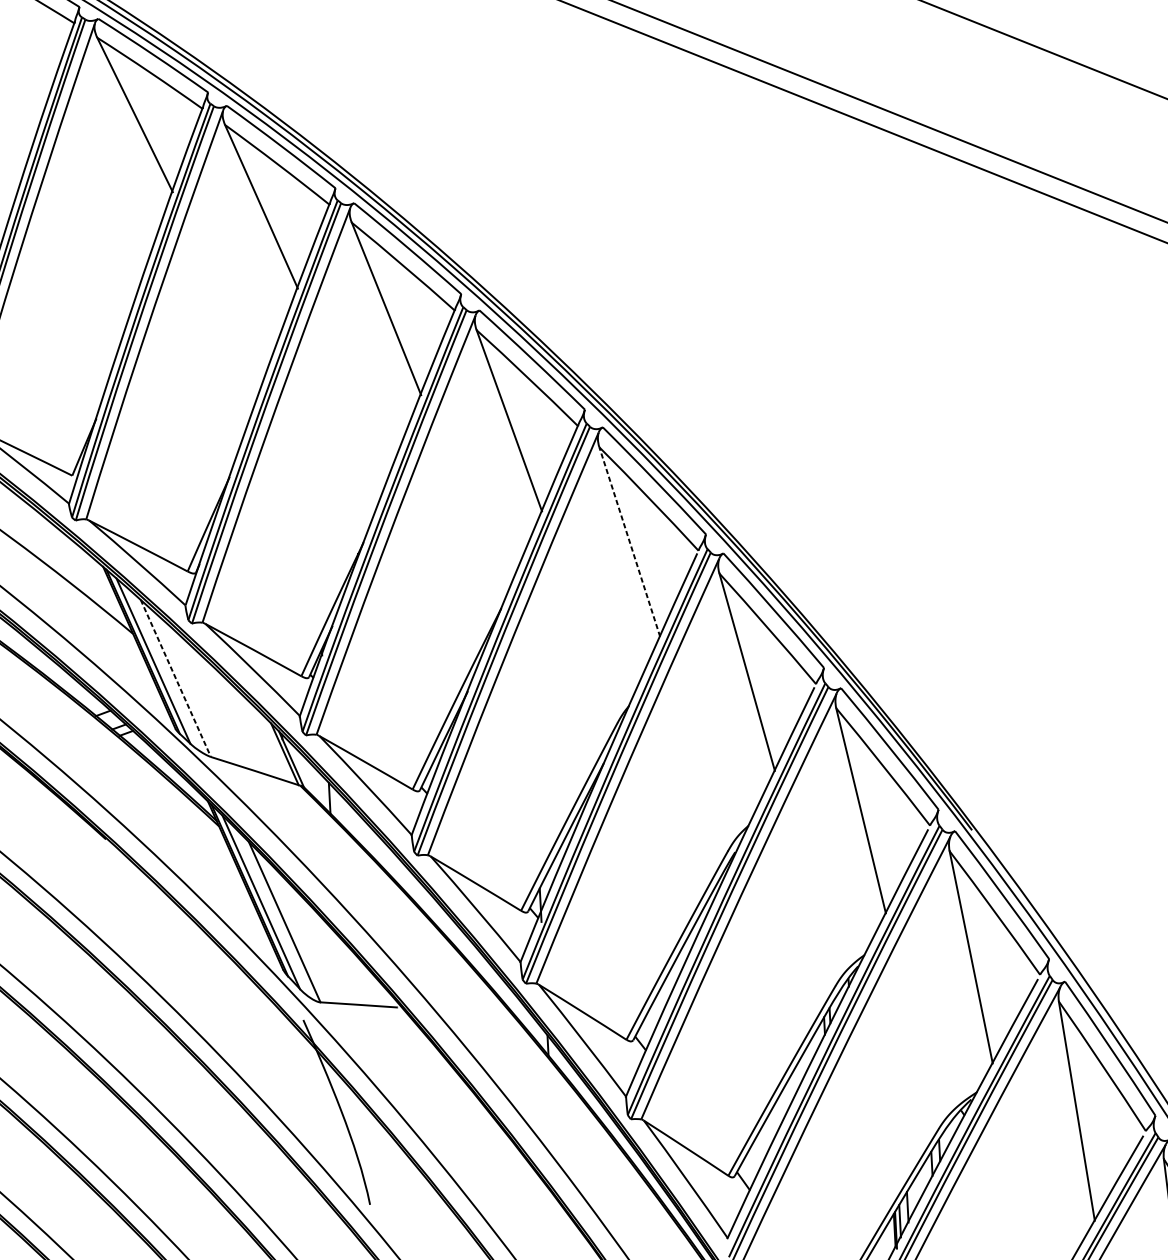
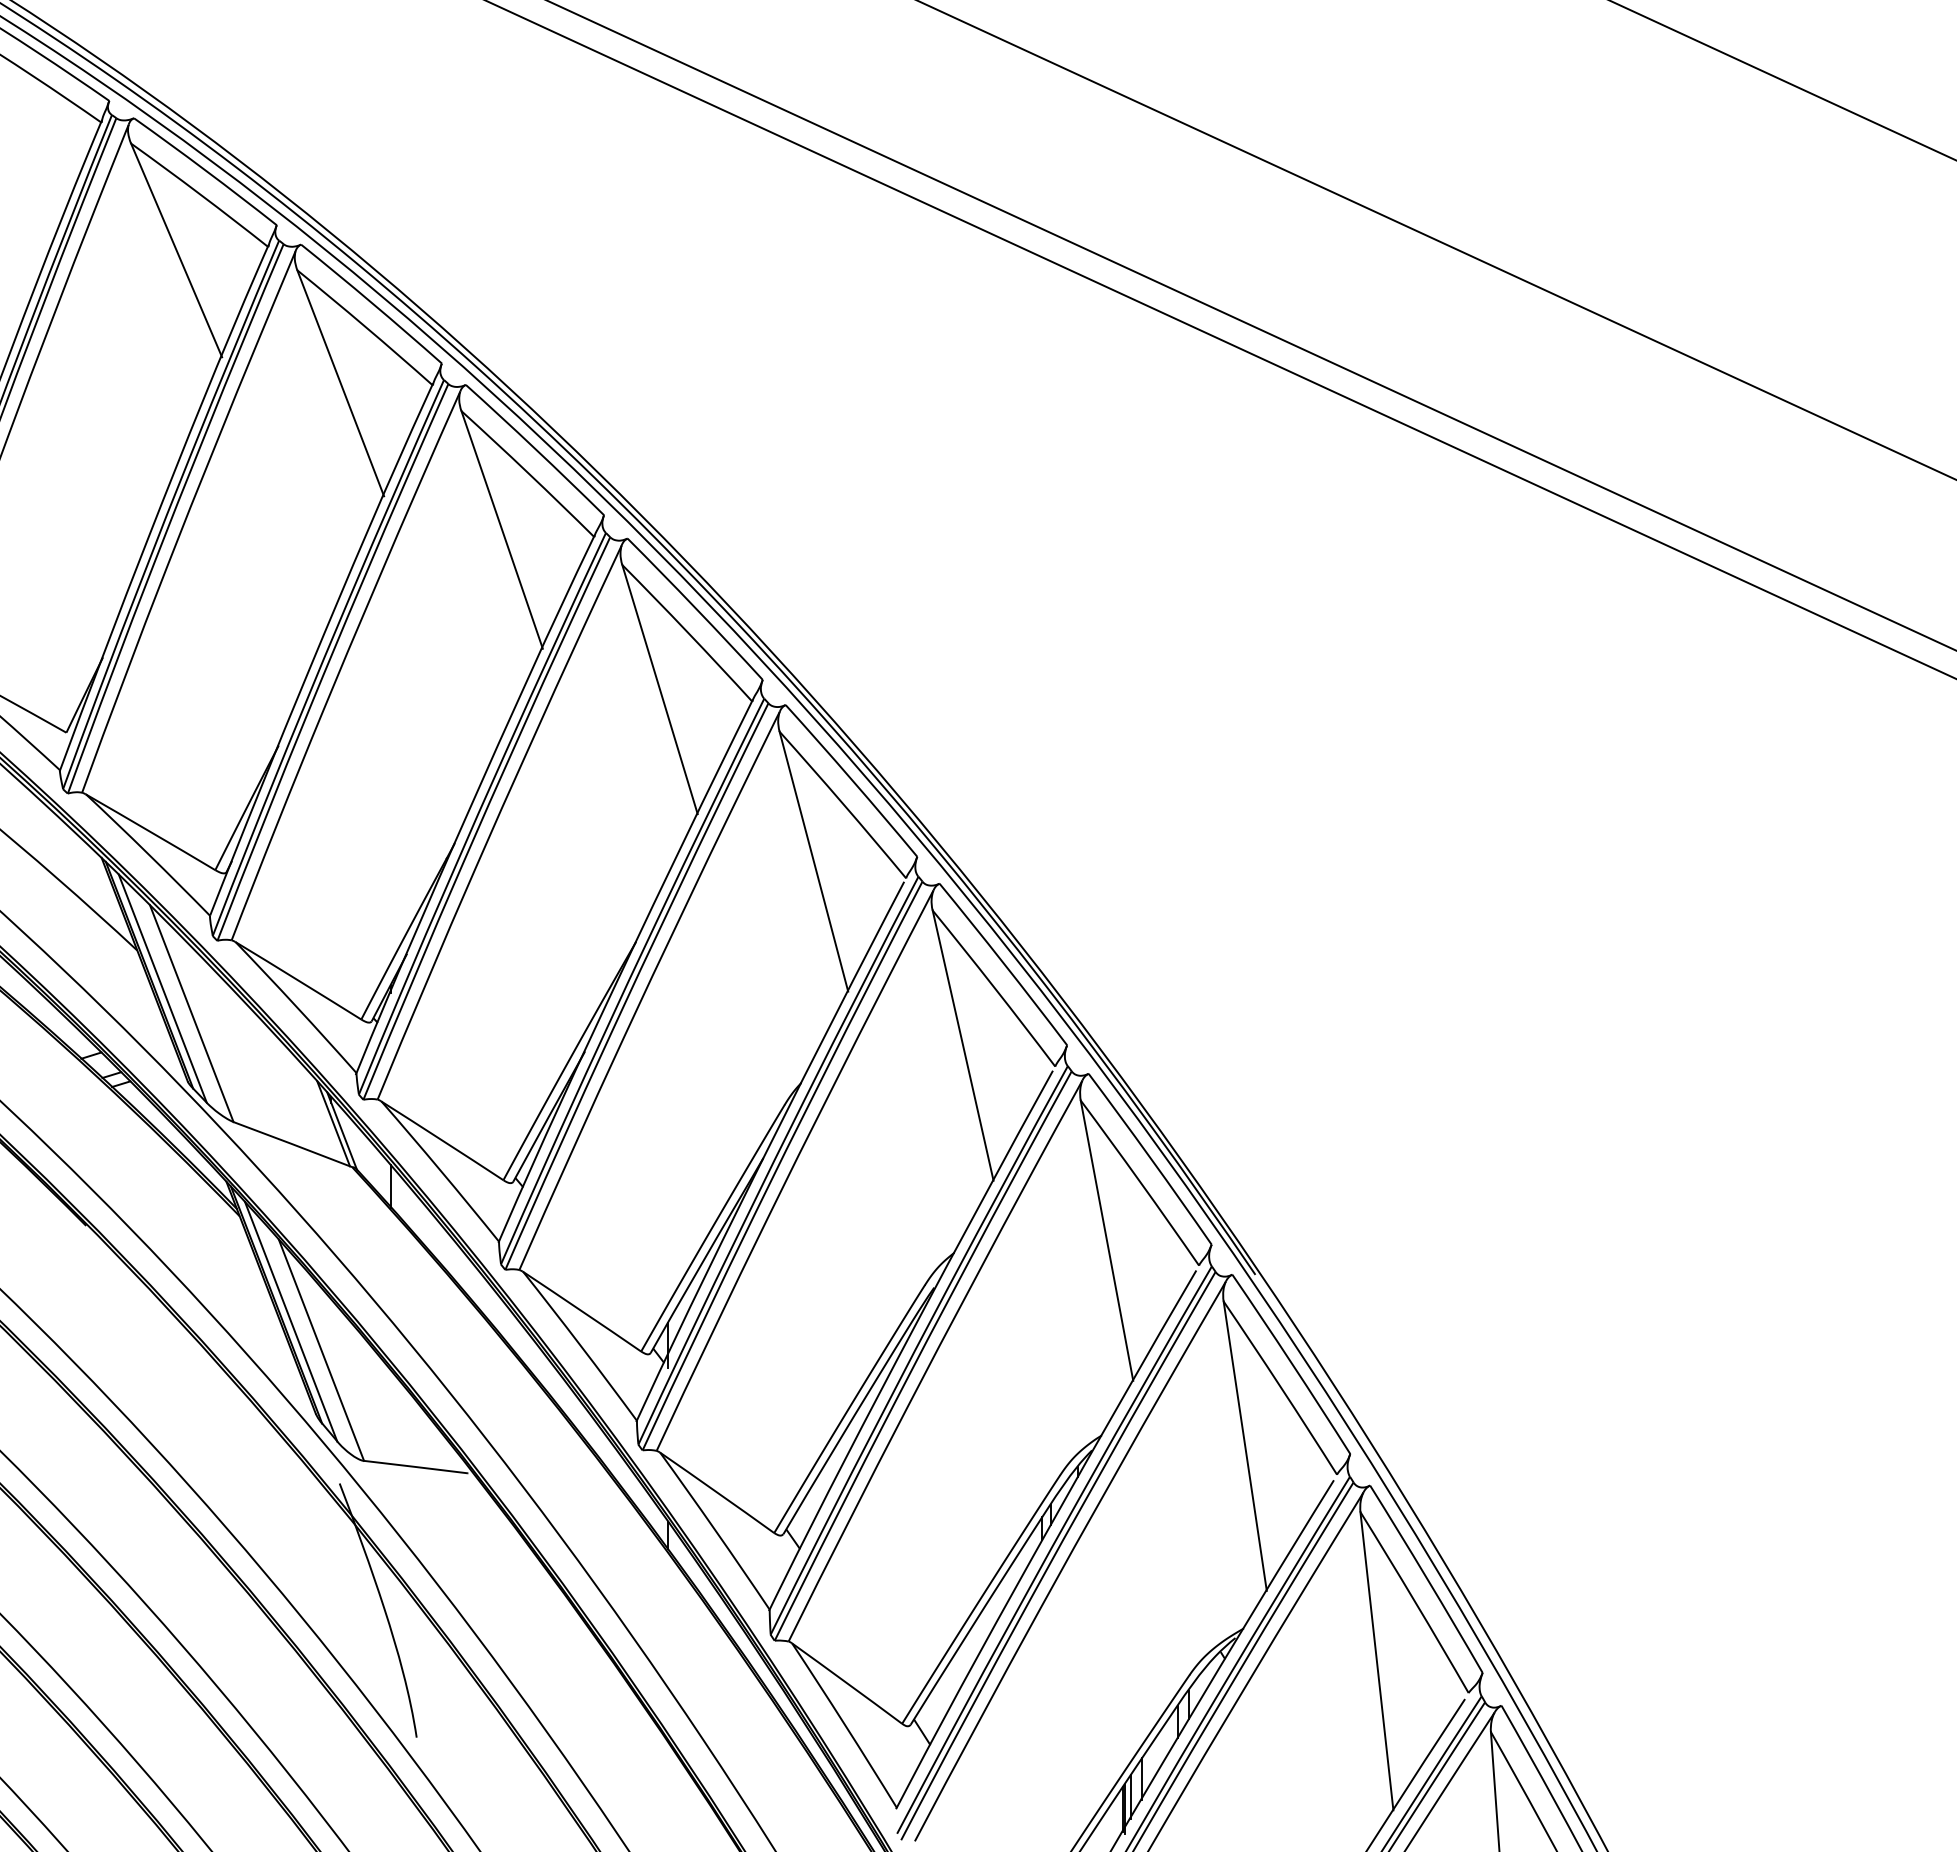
line: (629, 541) -> (813, 861), dashed -> solid
line: (175, 679) -> (191, 1014), dashed -> solid

